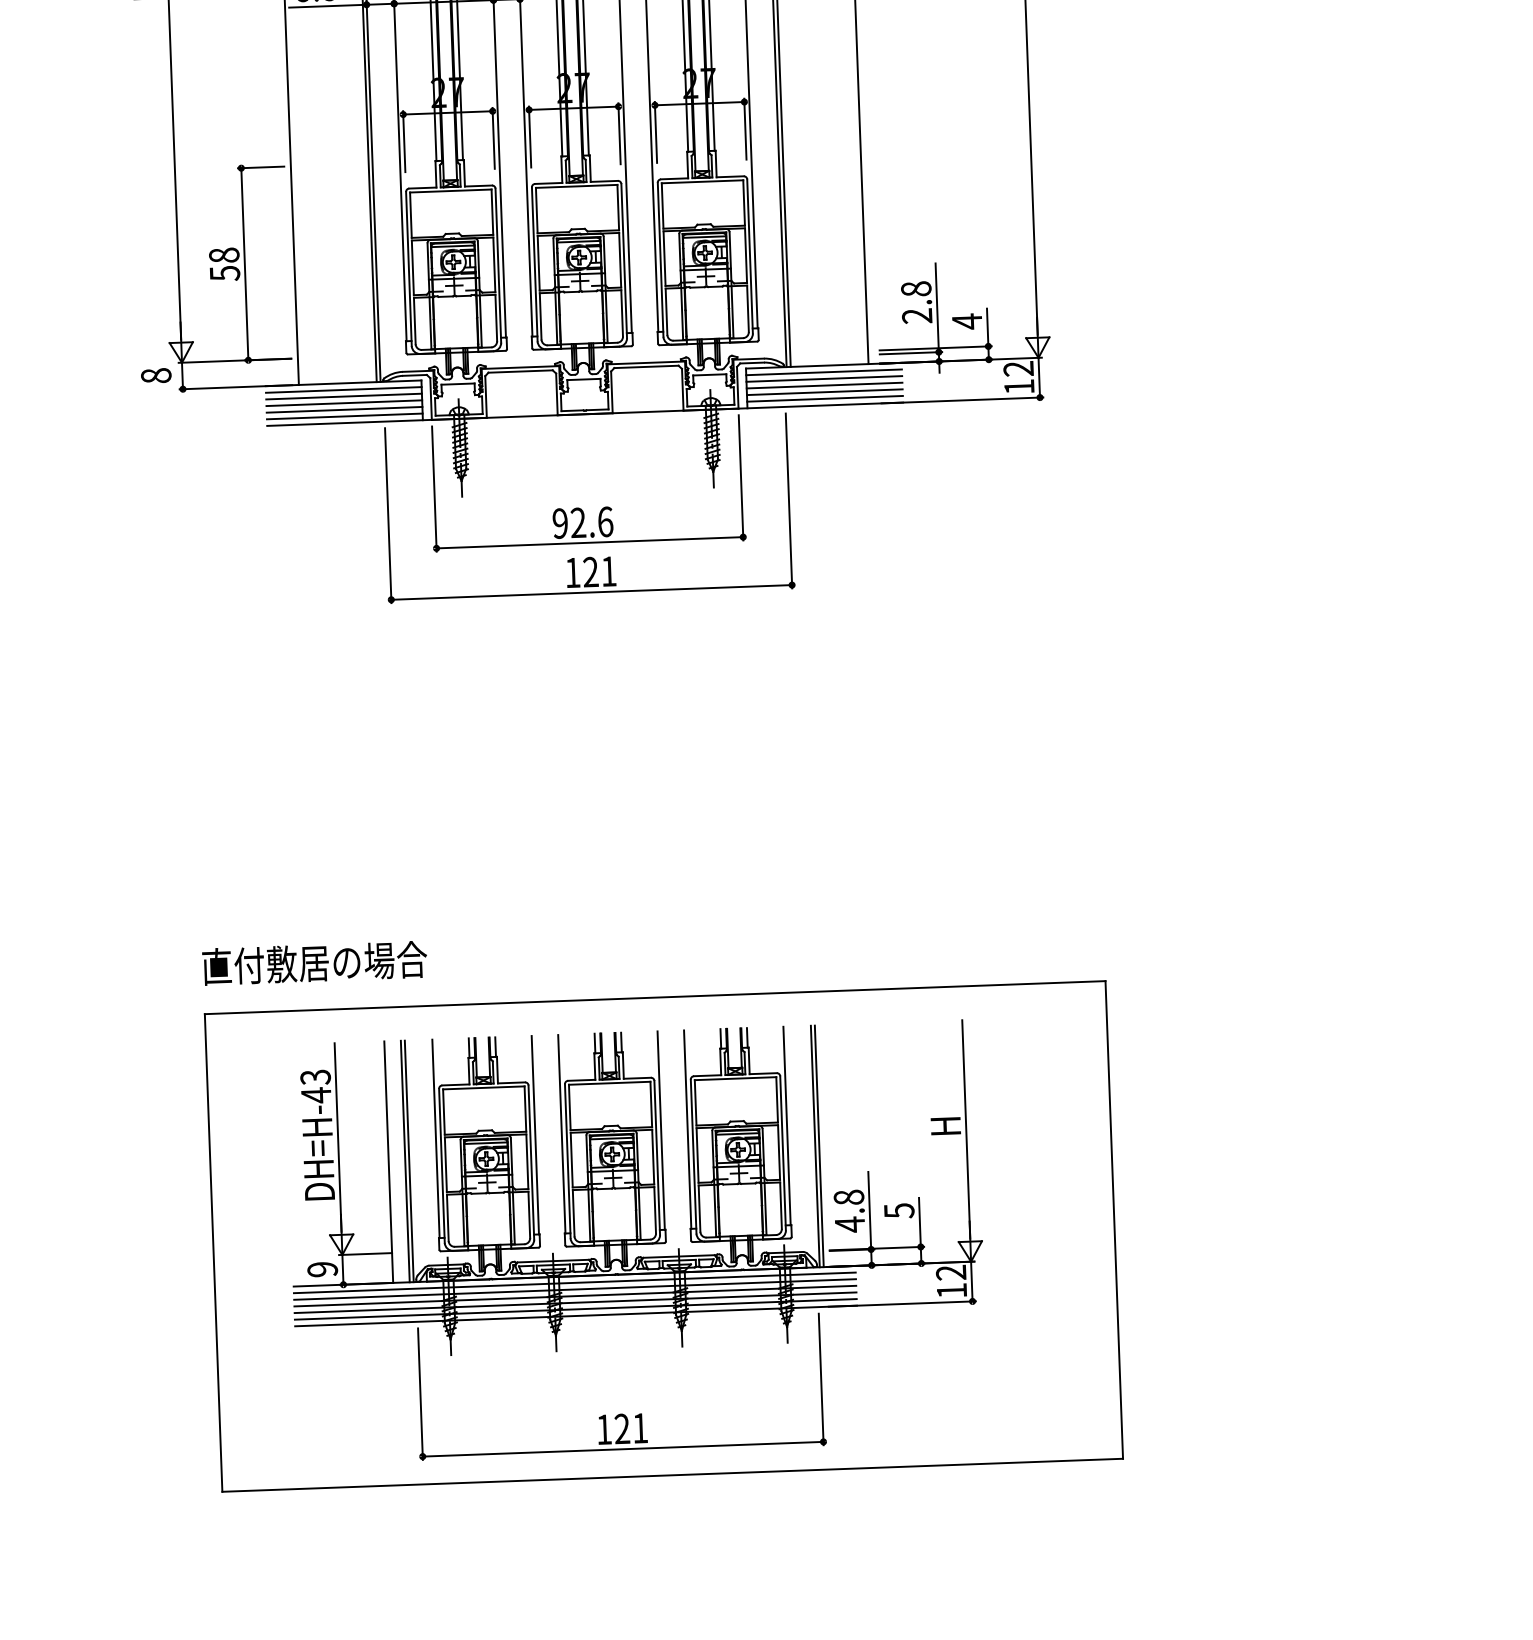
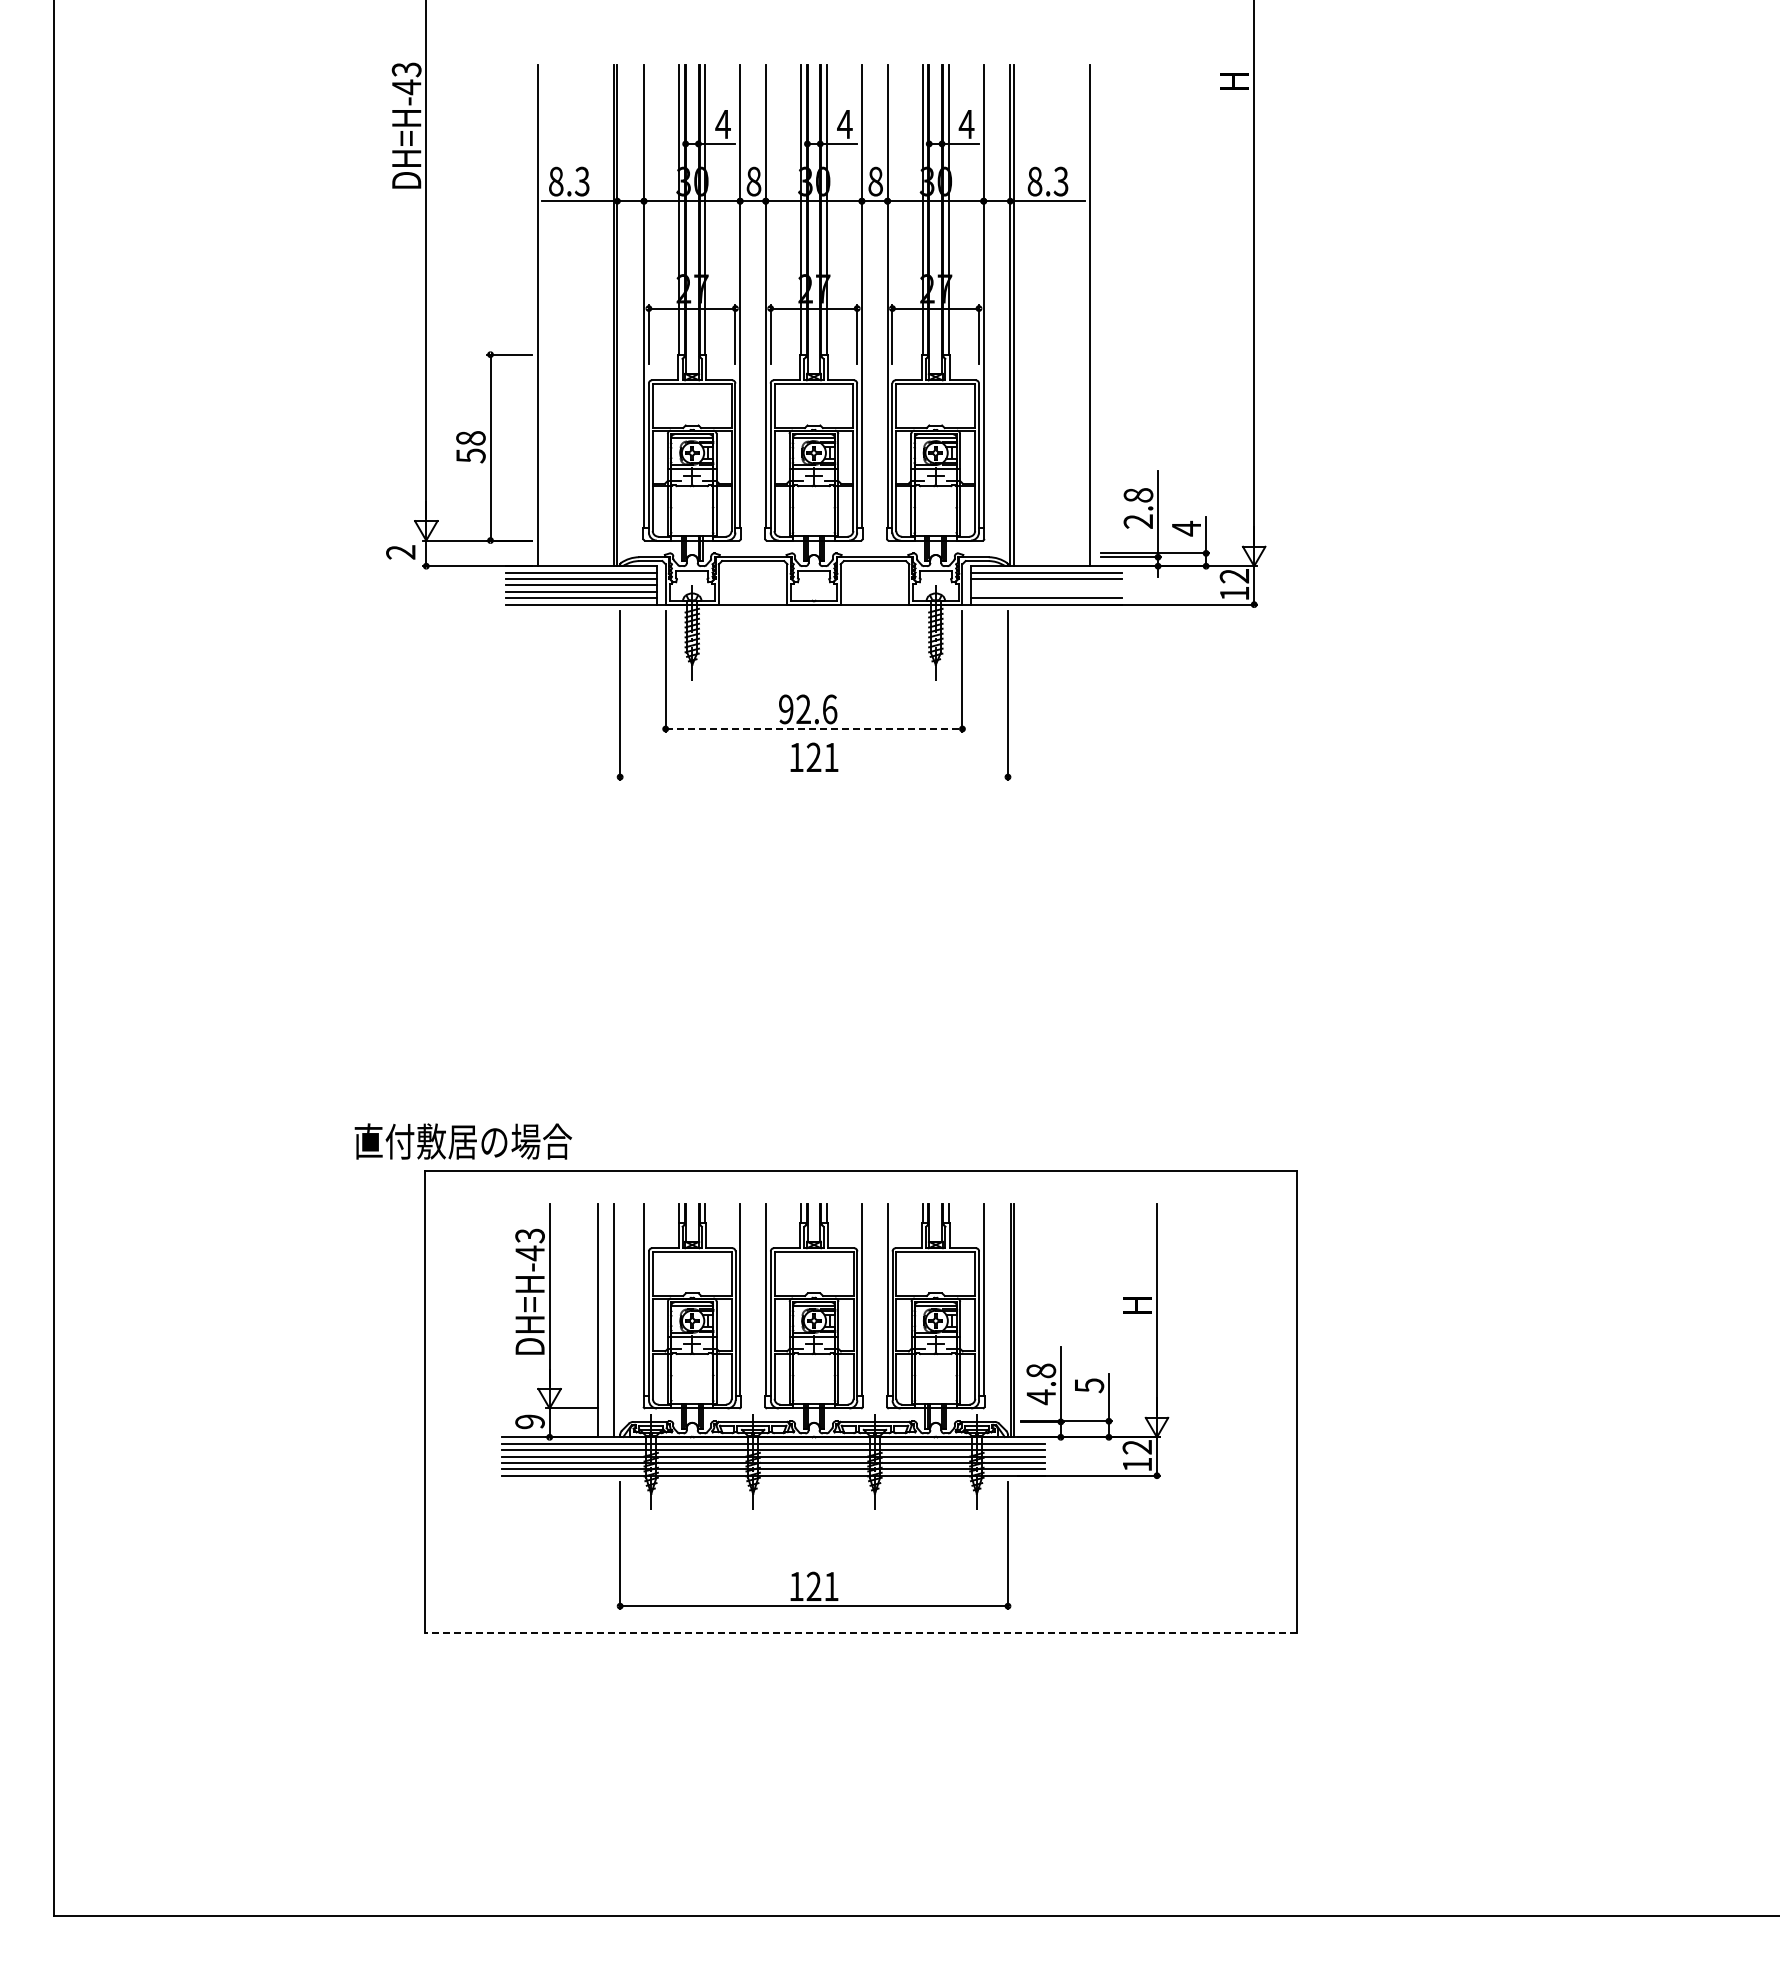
text: (155, 376) -> (400, 552), 8 -> 2
line: (824, 385) -> (1046, 585), removed
line: (824, 391) -> (1046, 591), removed
line: (590, 543) -> (814, 729), solid -> dashed
line: (591, 592) -> (813, 777), removed
text: (314, 963) -> (463, 1141), moved
line: (409, 1161) -> (617, 1320), removed
line: (673, 1475) -> (861, 1633), solid -> dashed

